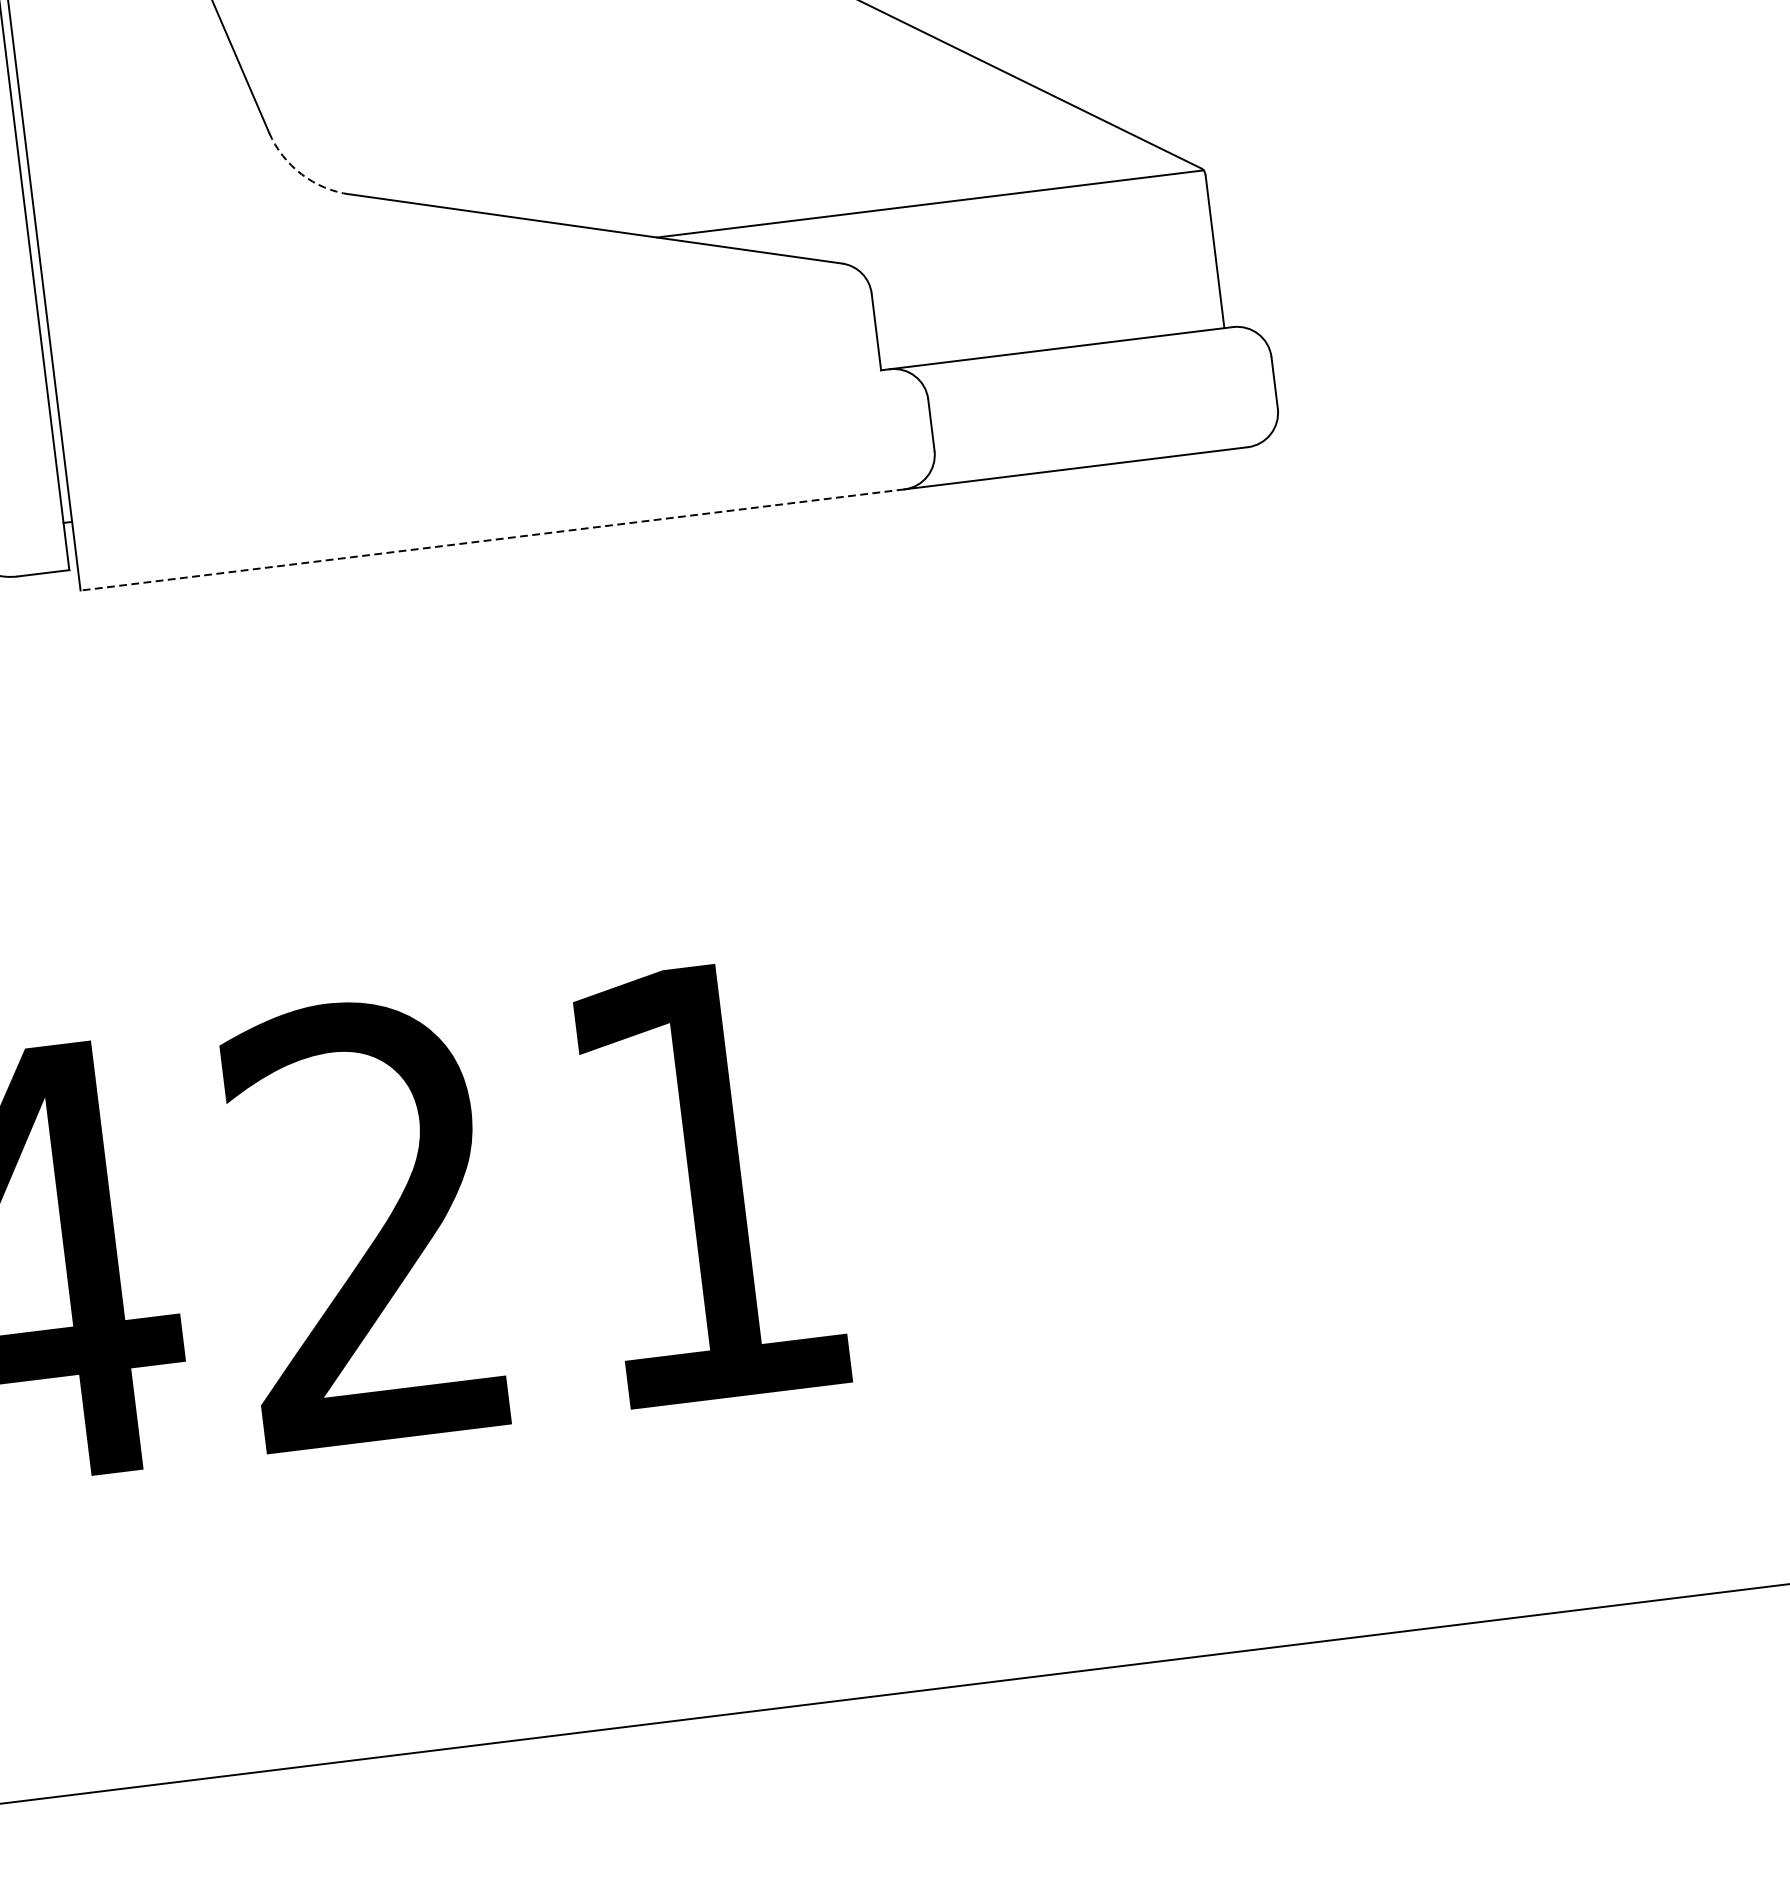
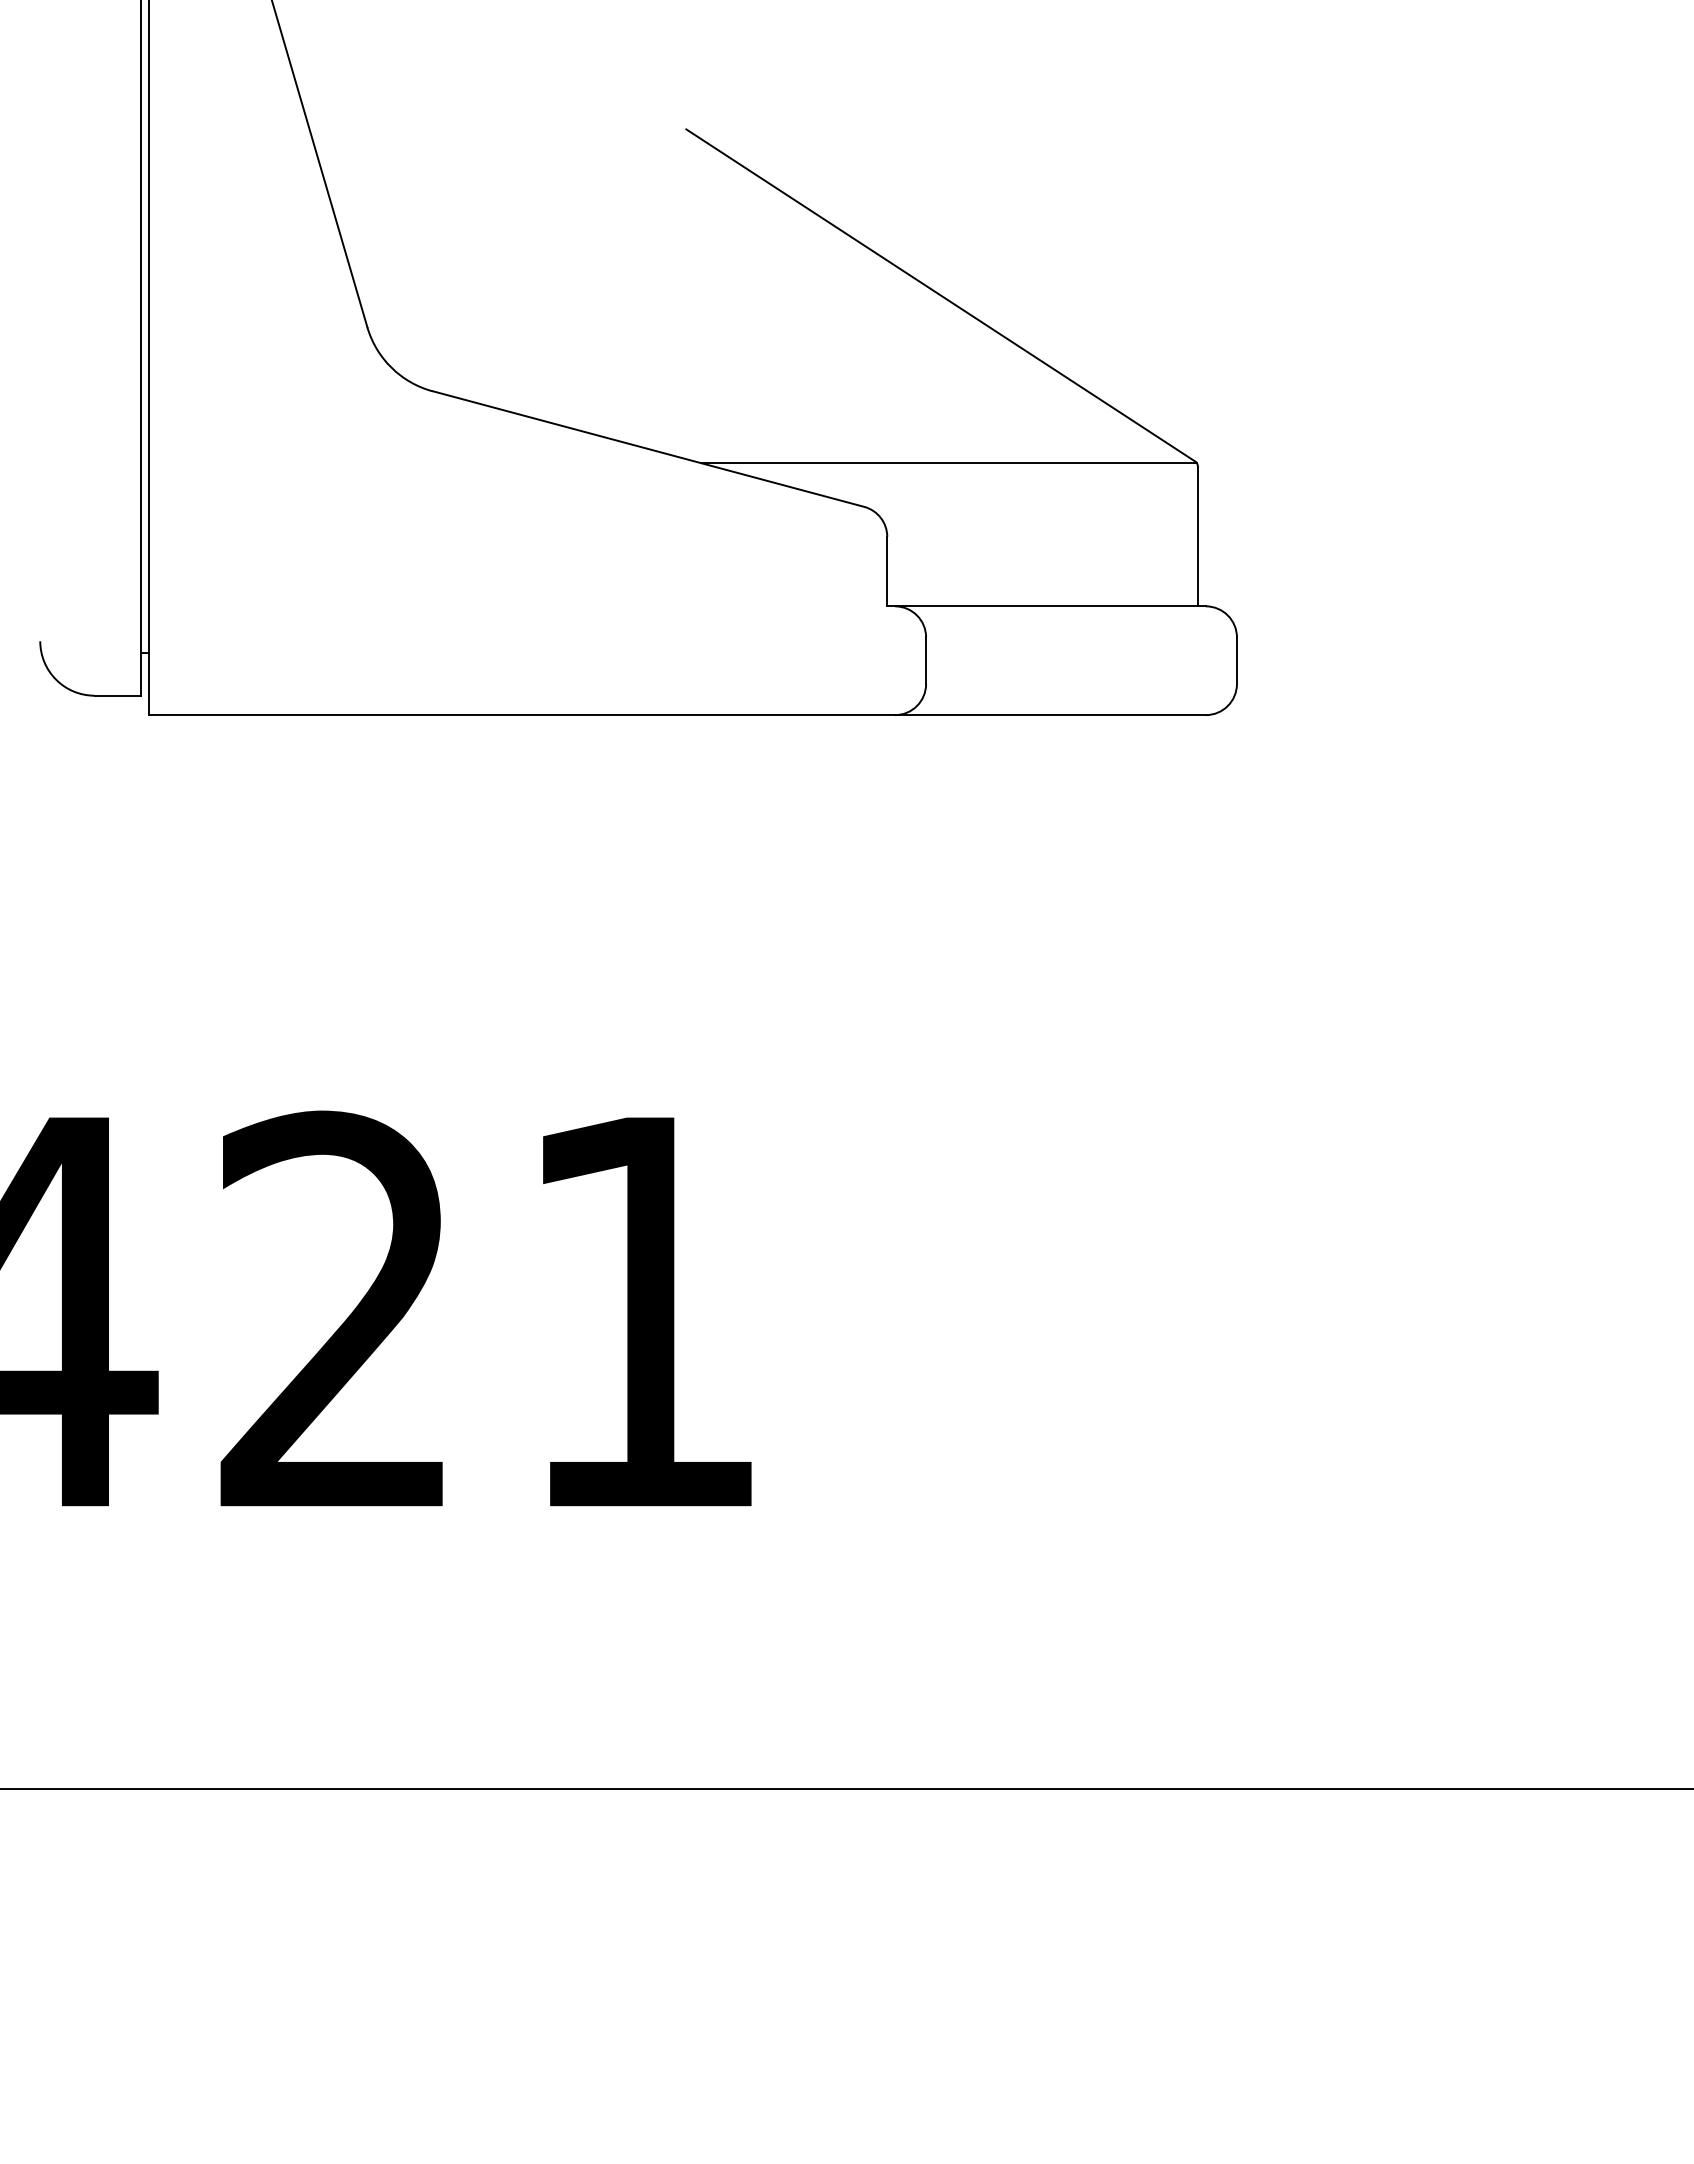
arc: (301, 173) -> (391, 367), dashed -> solid
line: (493, 540) -> (522, 715), dashed -> solid

